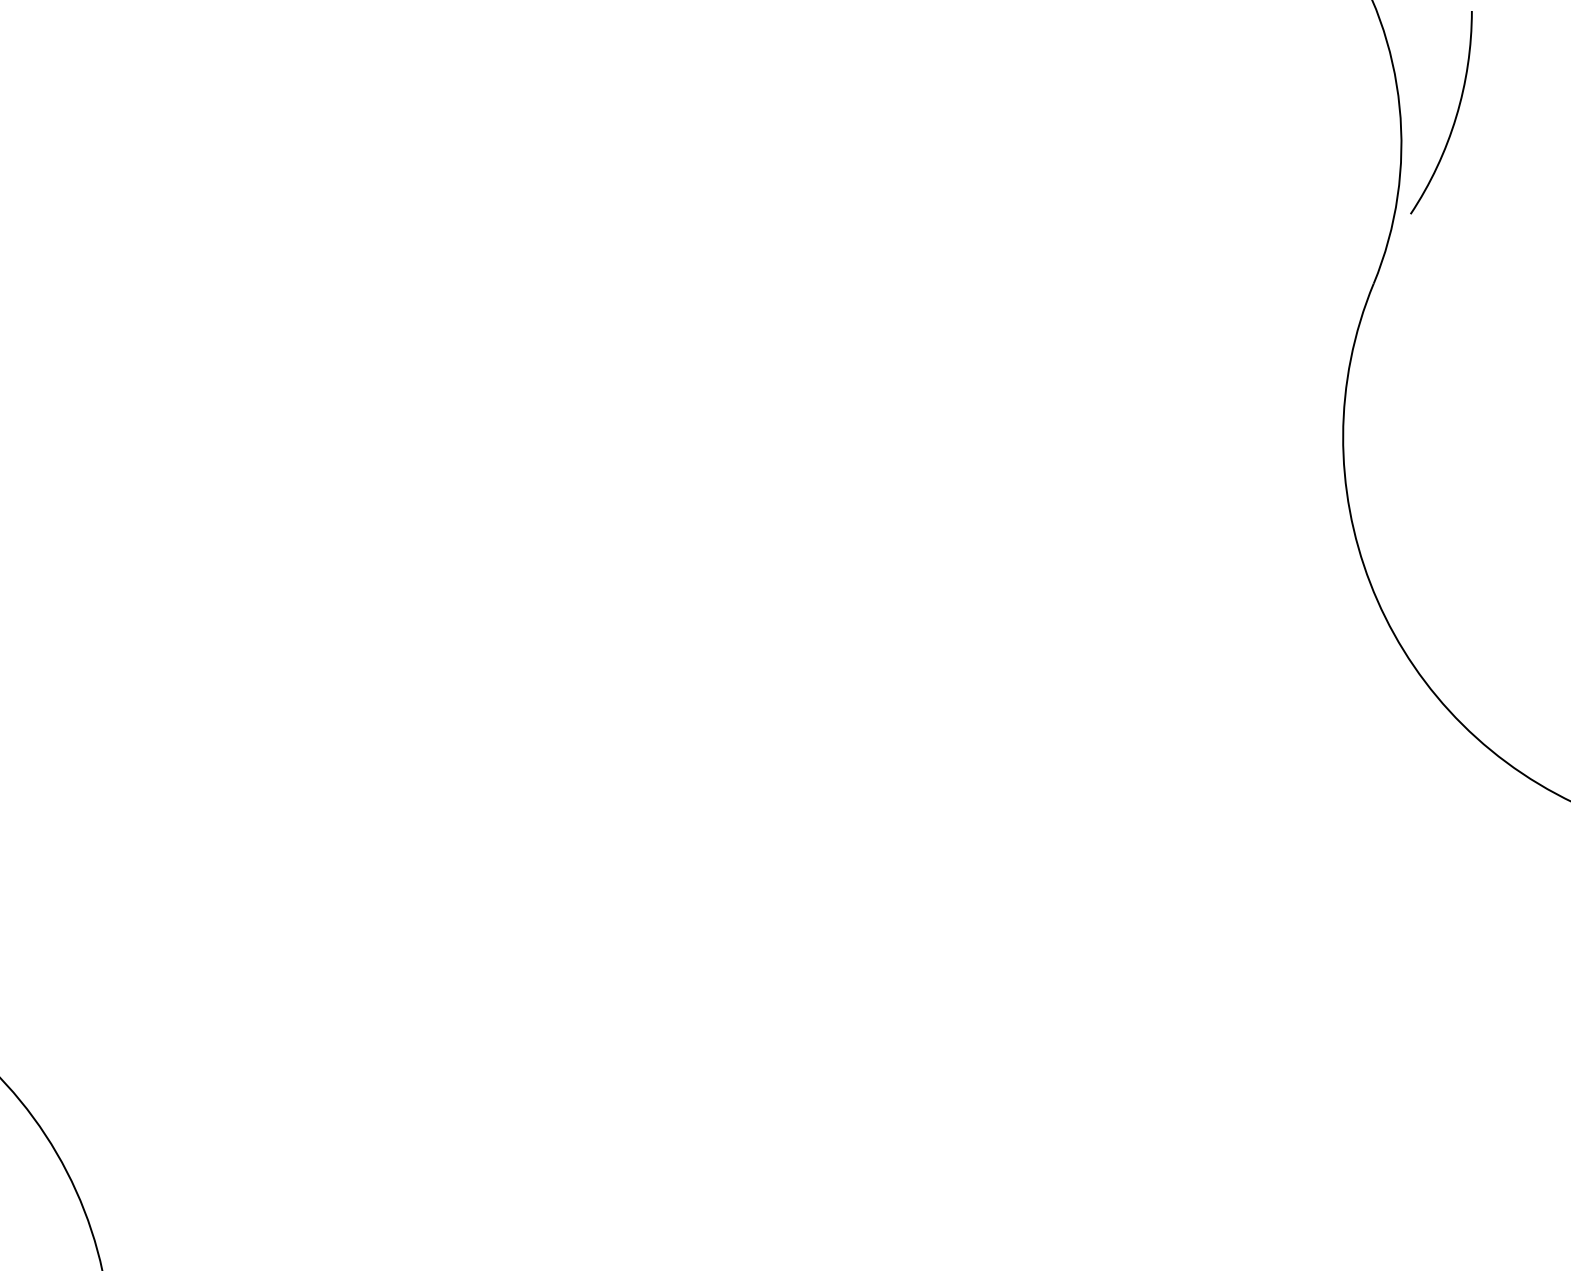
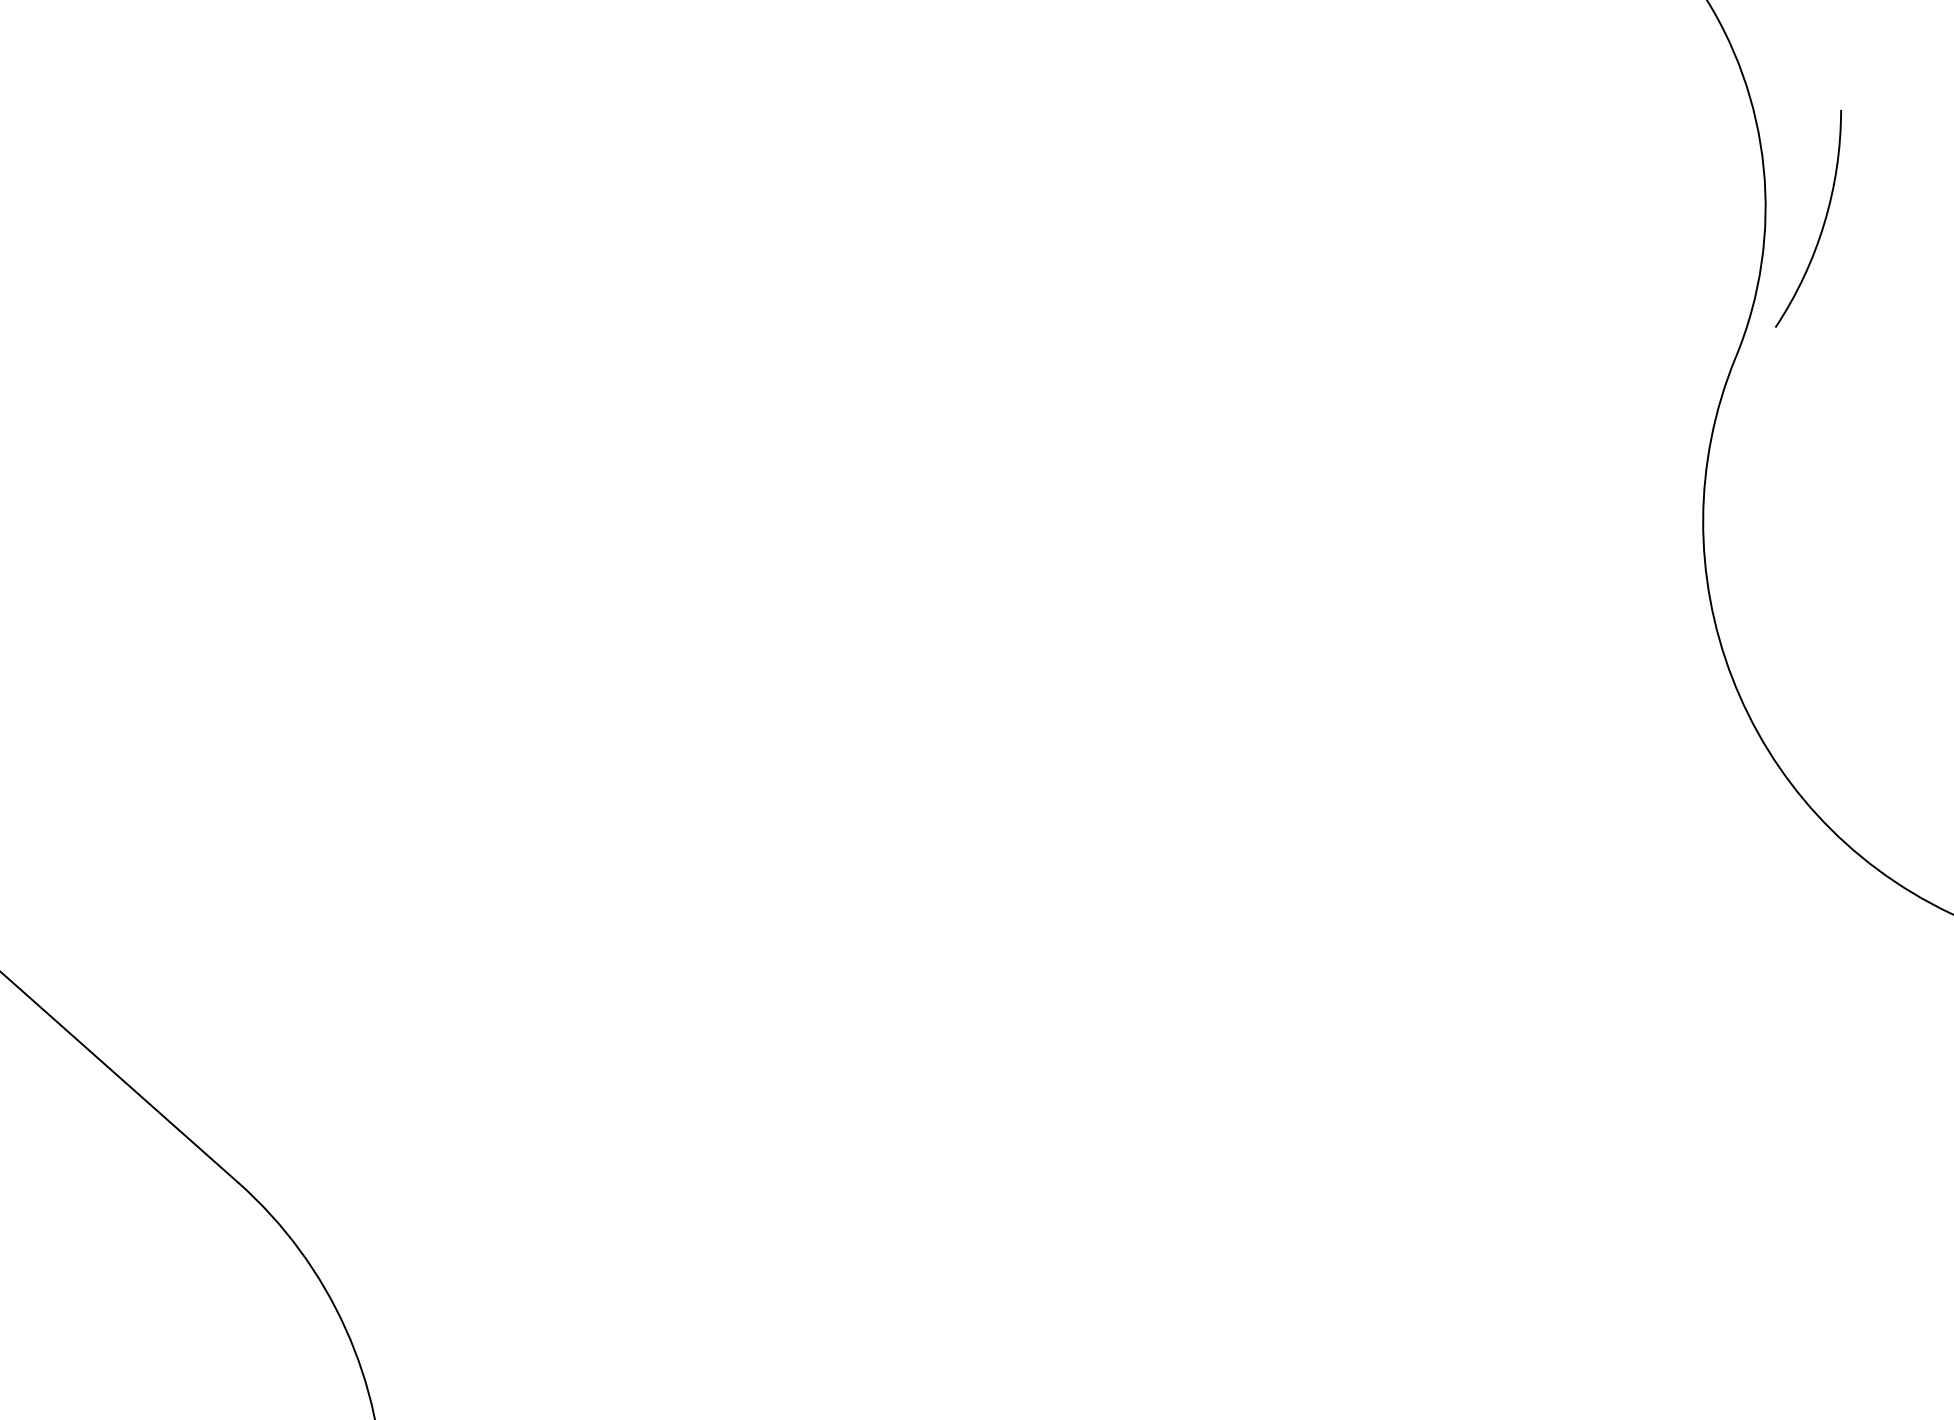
arc: (1455, 116) -> (1823, 222), moved

